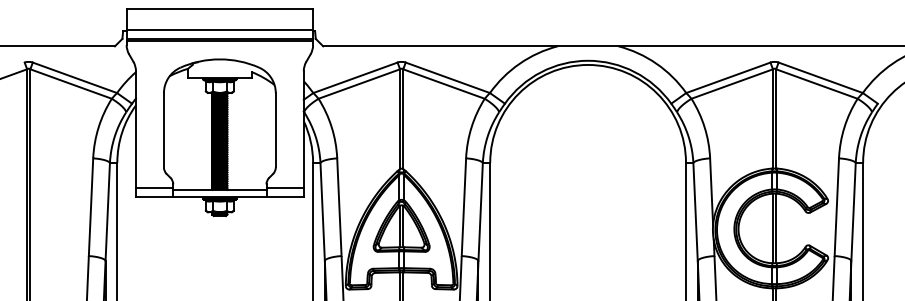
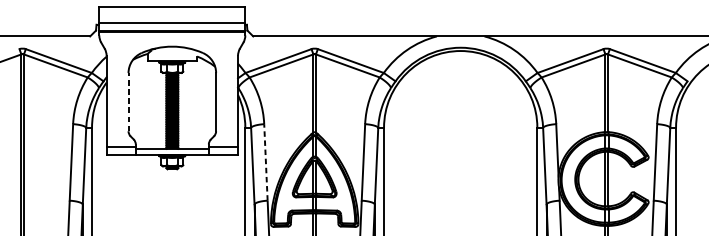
line: (163, 129) -> (128, 101), solid -> dashed
line: (339, 207) -> (266, 162), solid -> dashed

